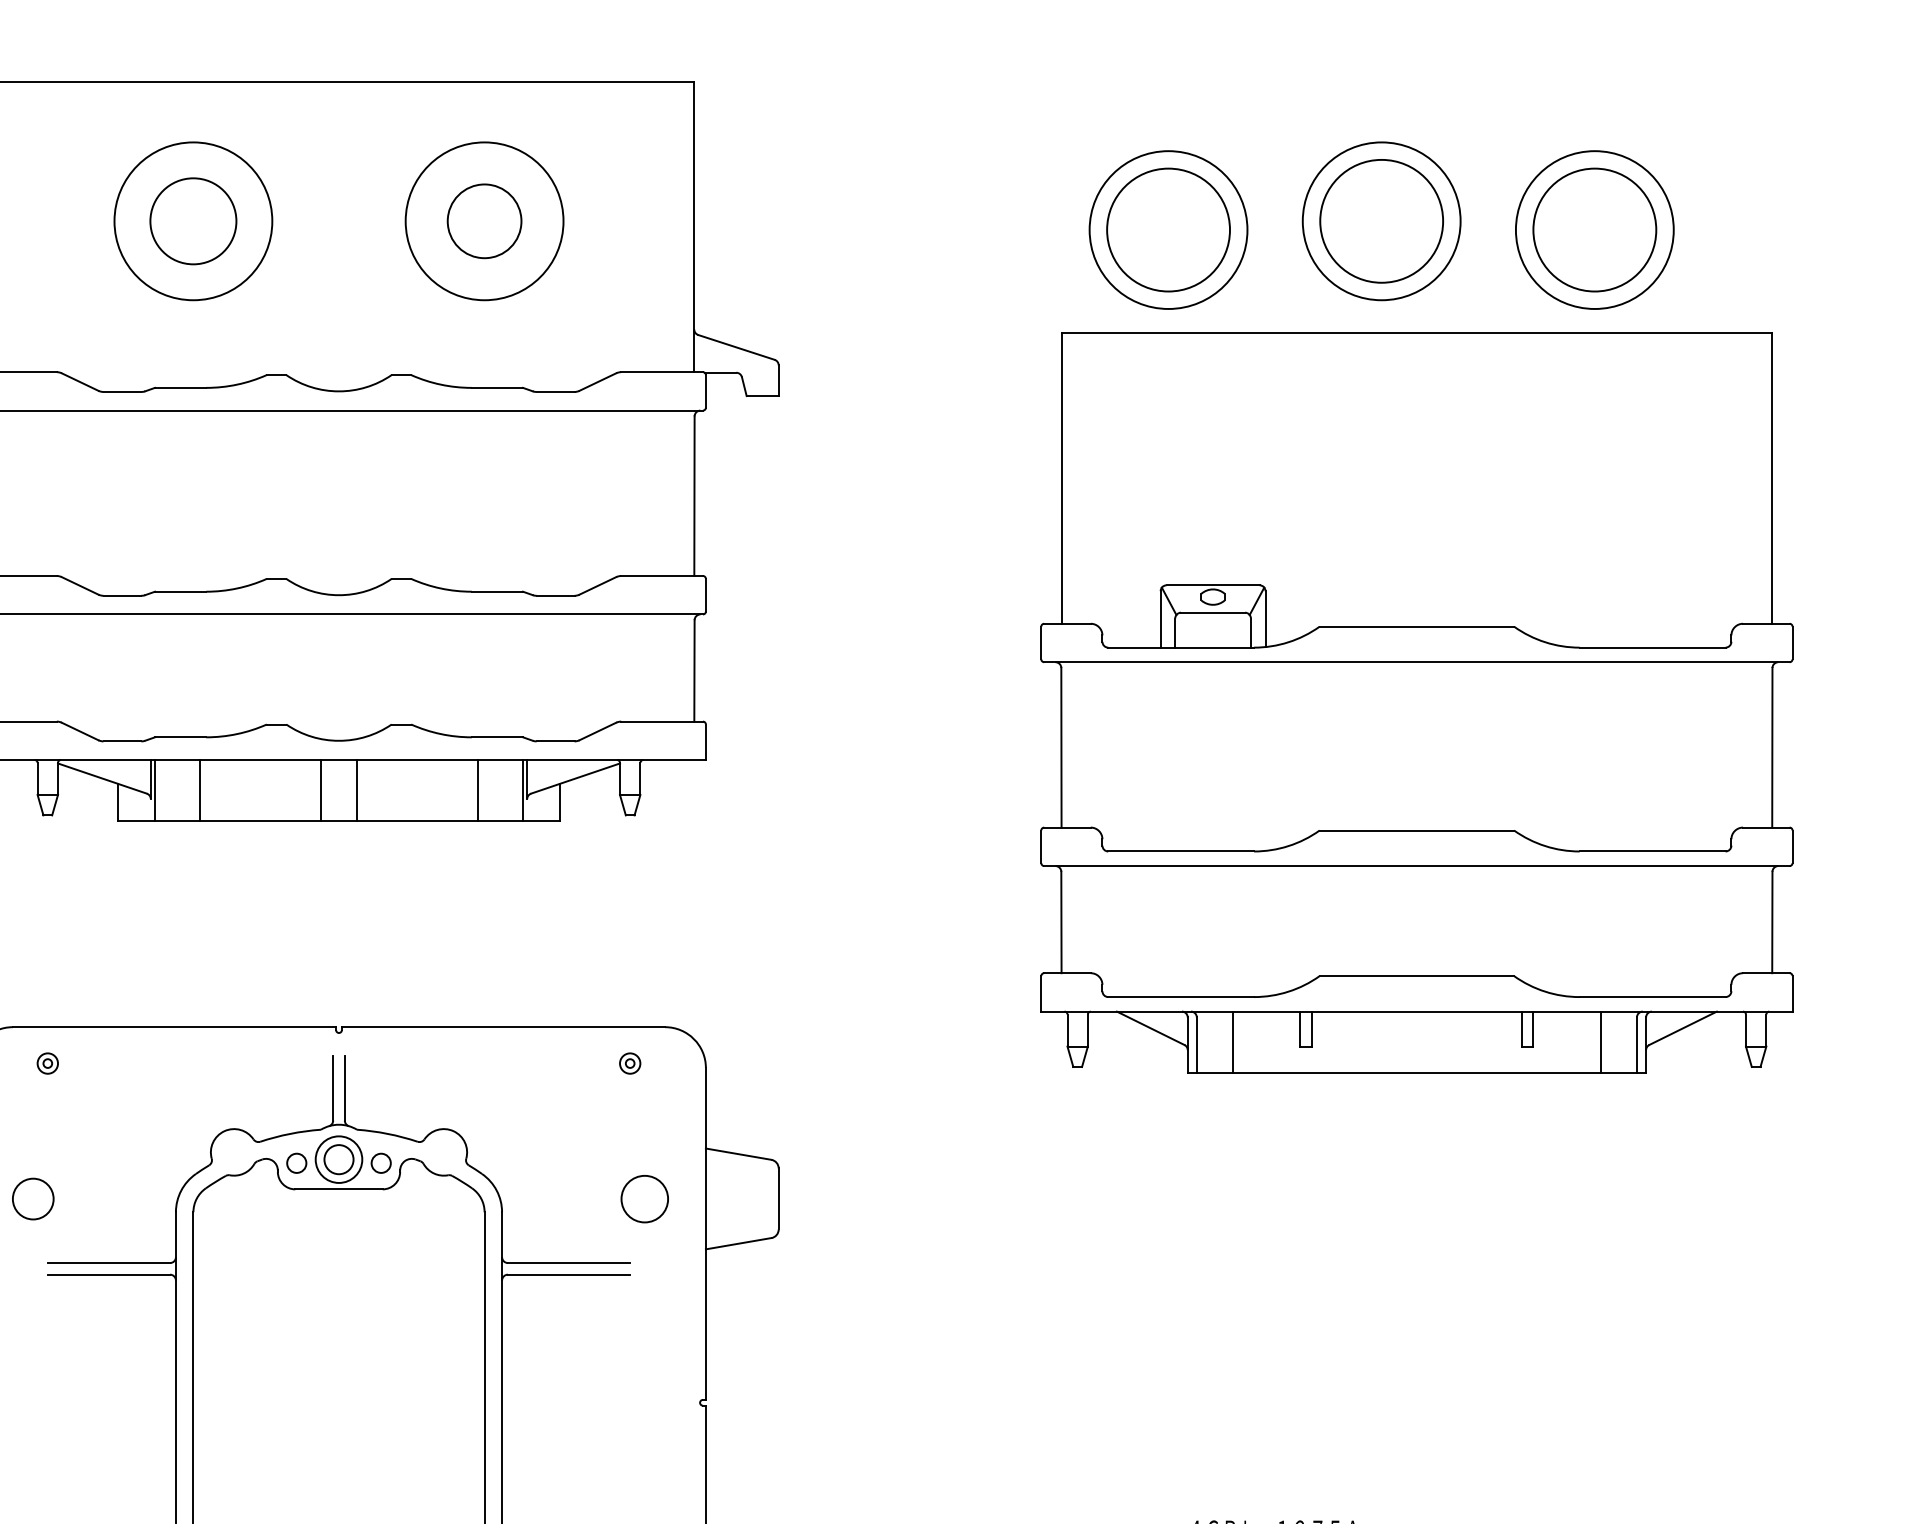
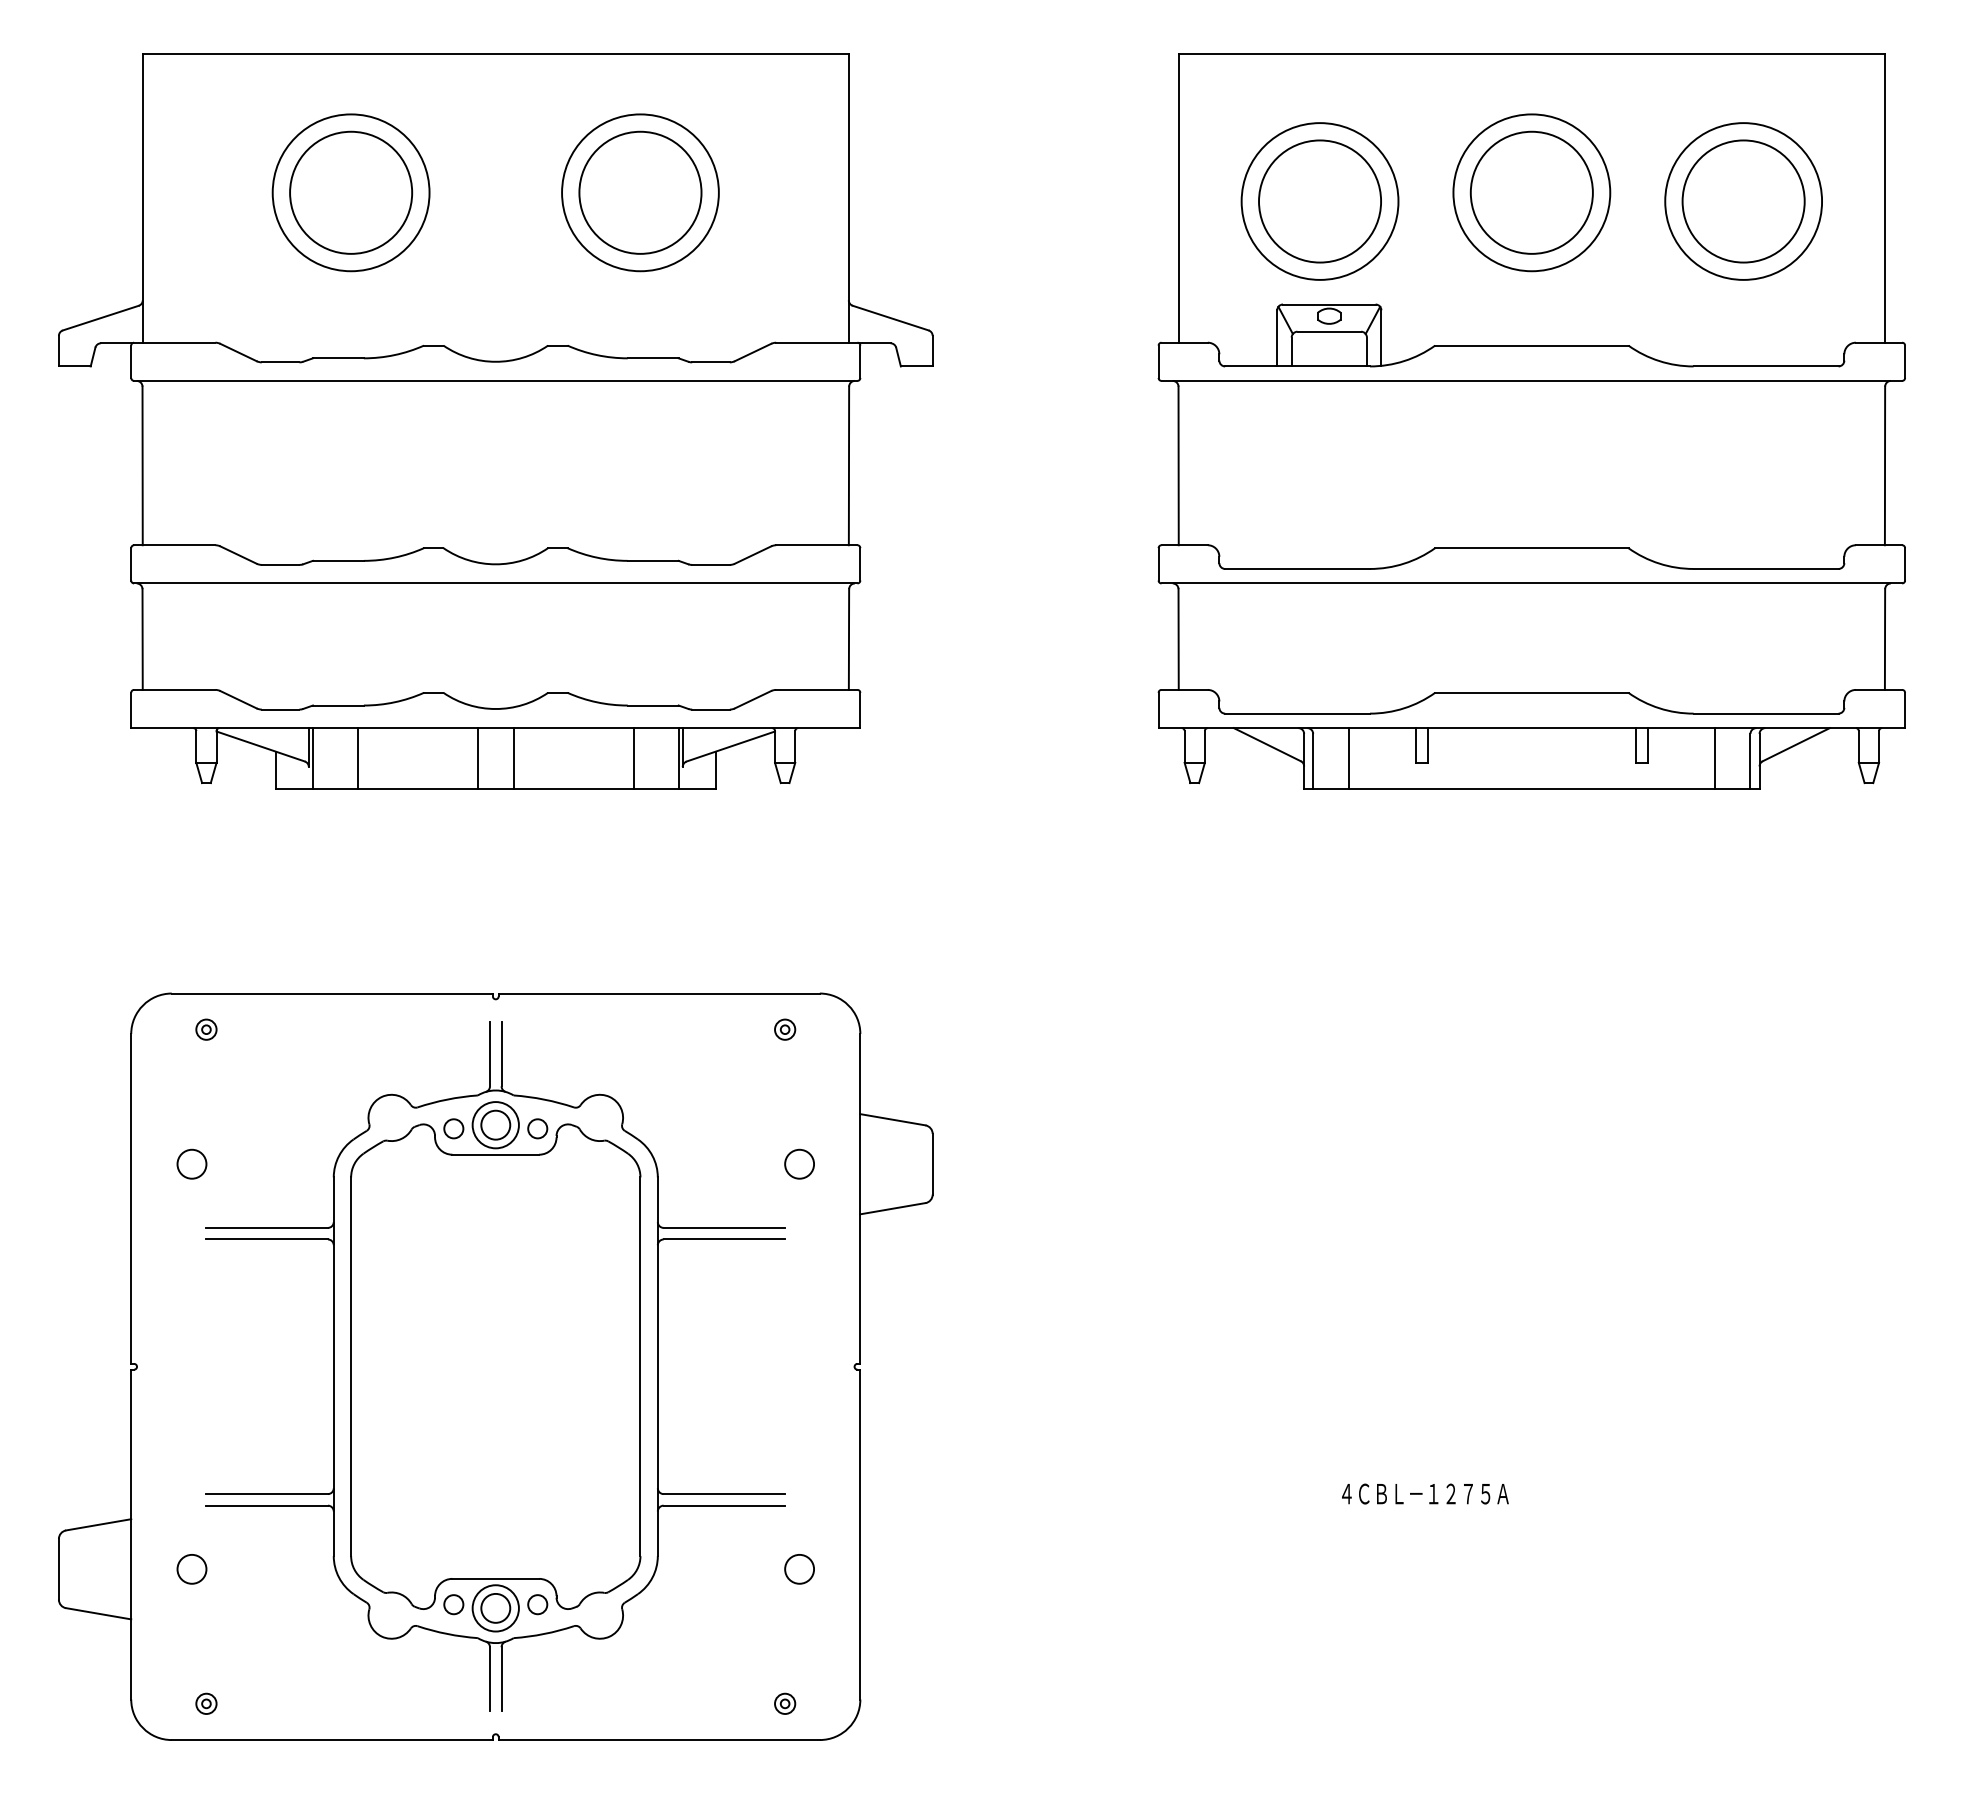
circle: (193, 220) -> (351, 192), size x1.43
circle: (484, 220) -> (640, 192), size x1.67
part: (1416, 703) -> (1531, 421), moved
circle: (32, 1198) -> (191, 1163), size x0.71
circle: (644, 1198) -> (799, 1163), size x0.62

